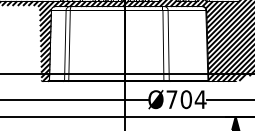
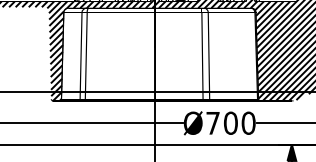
text: (200, 99) -> (248, 122), Ø704 -> Ø700

